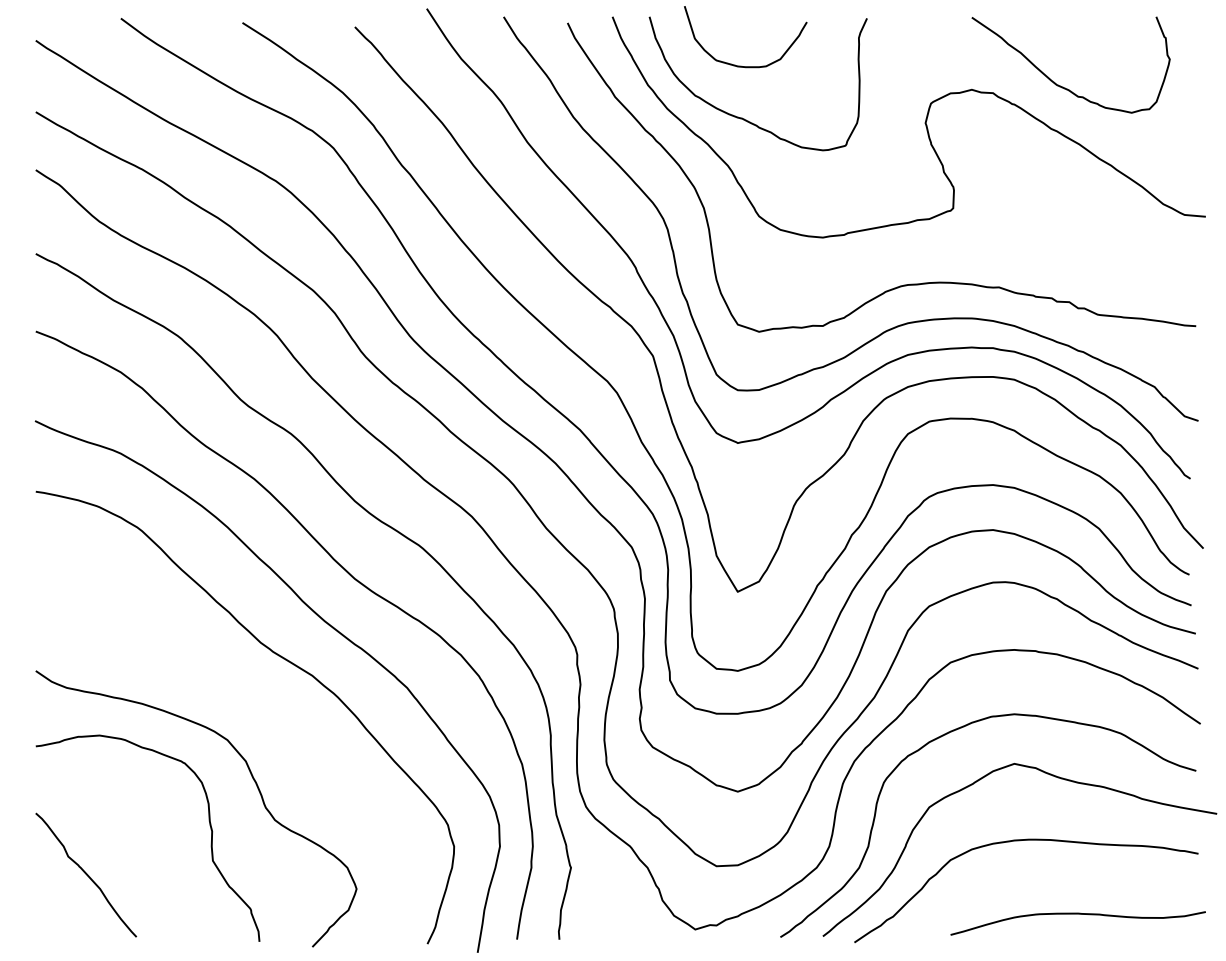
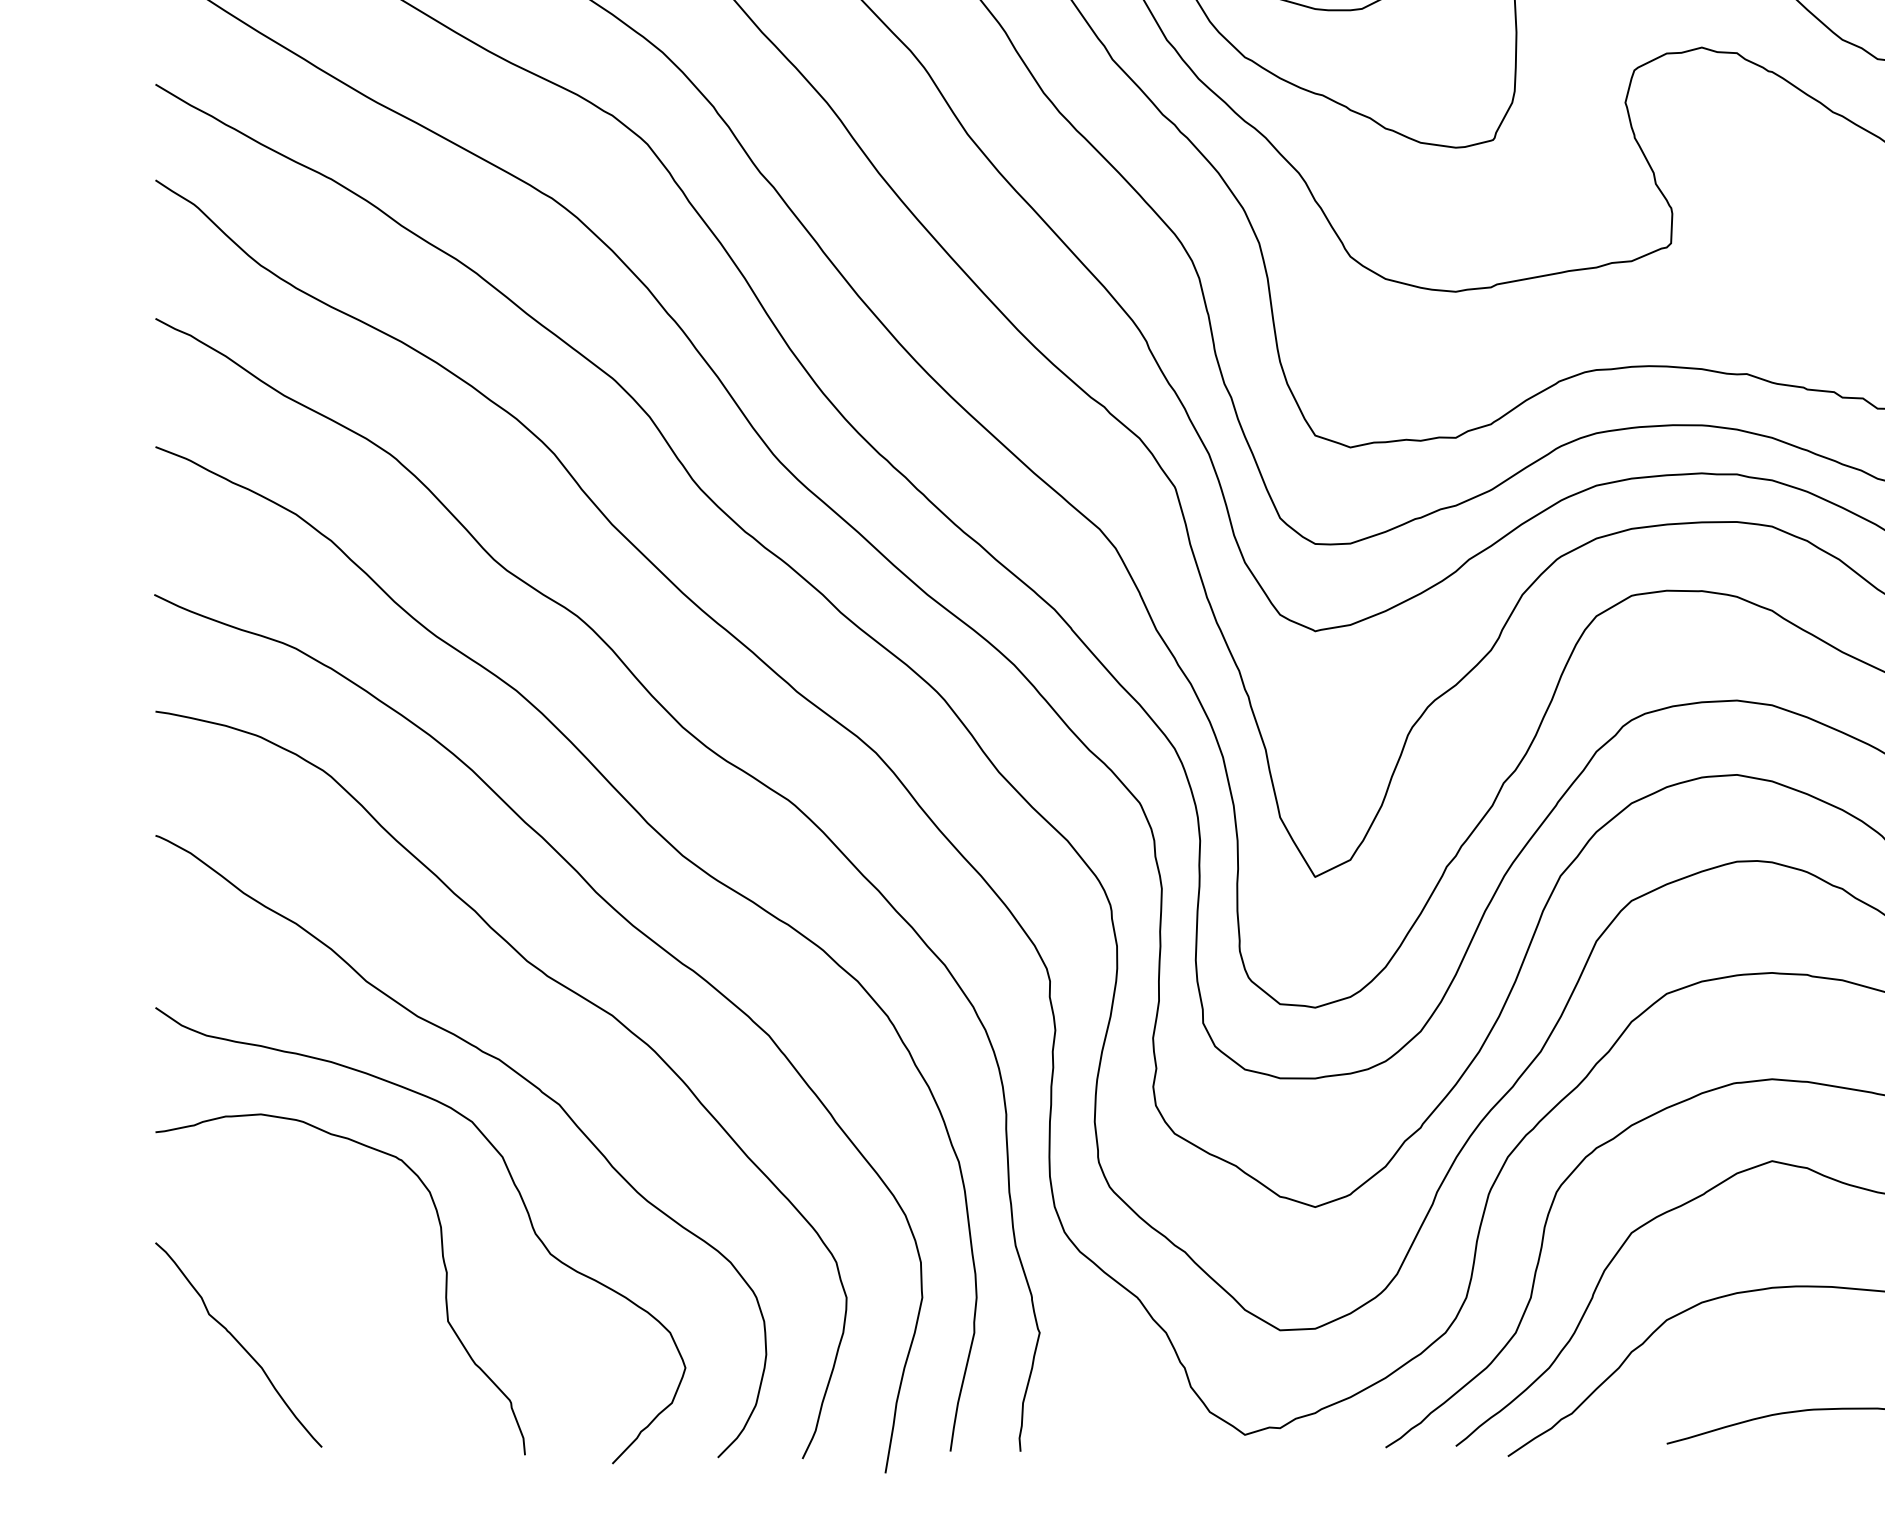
curve: (251, 709) -> (511, 1071), added

